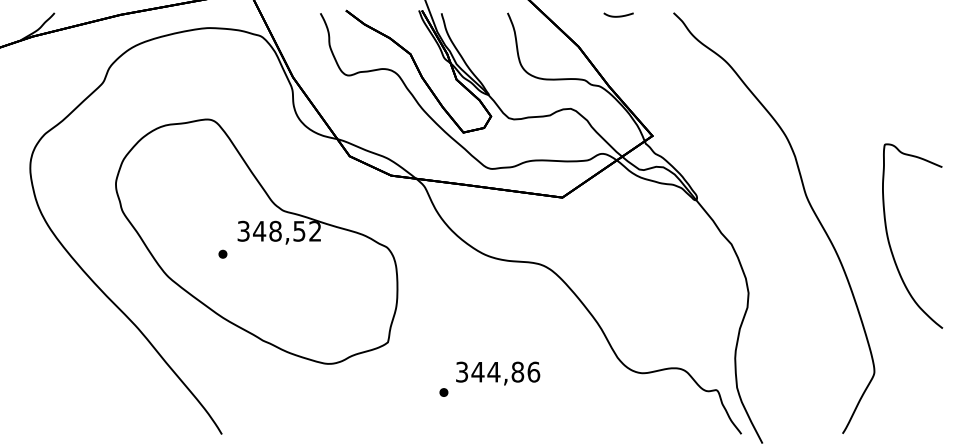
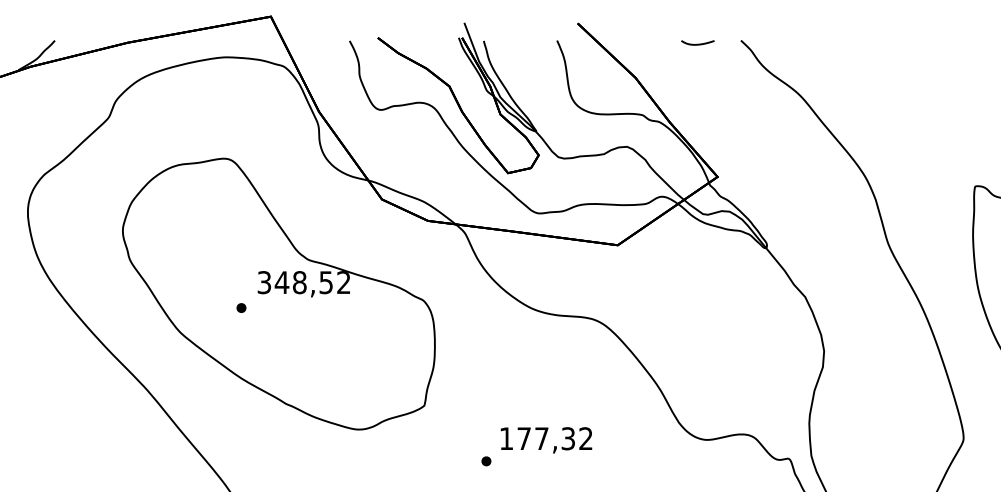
curve: (618, 15) -> (697, 43), moved
text: (498, 371) -> (546, 438), 344,86 -> 177,32

